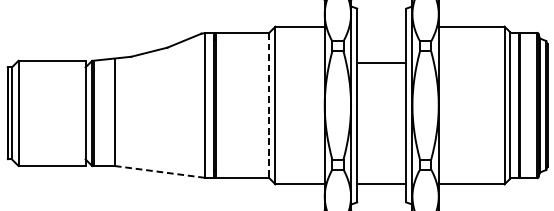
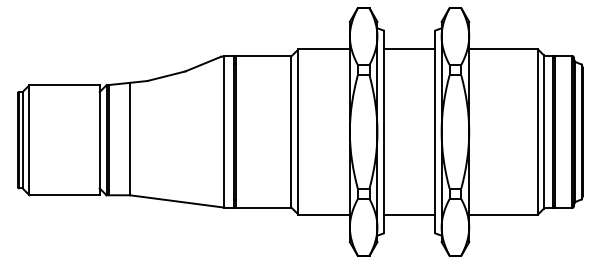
line: (381, 62) -> (409, 49), moved
line: (268, 105) -> (291, 132), dashed -> solid
line: (159, 171) -> (177, 201), dashed -> solid

